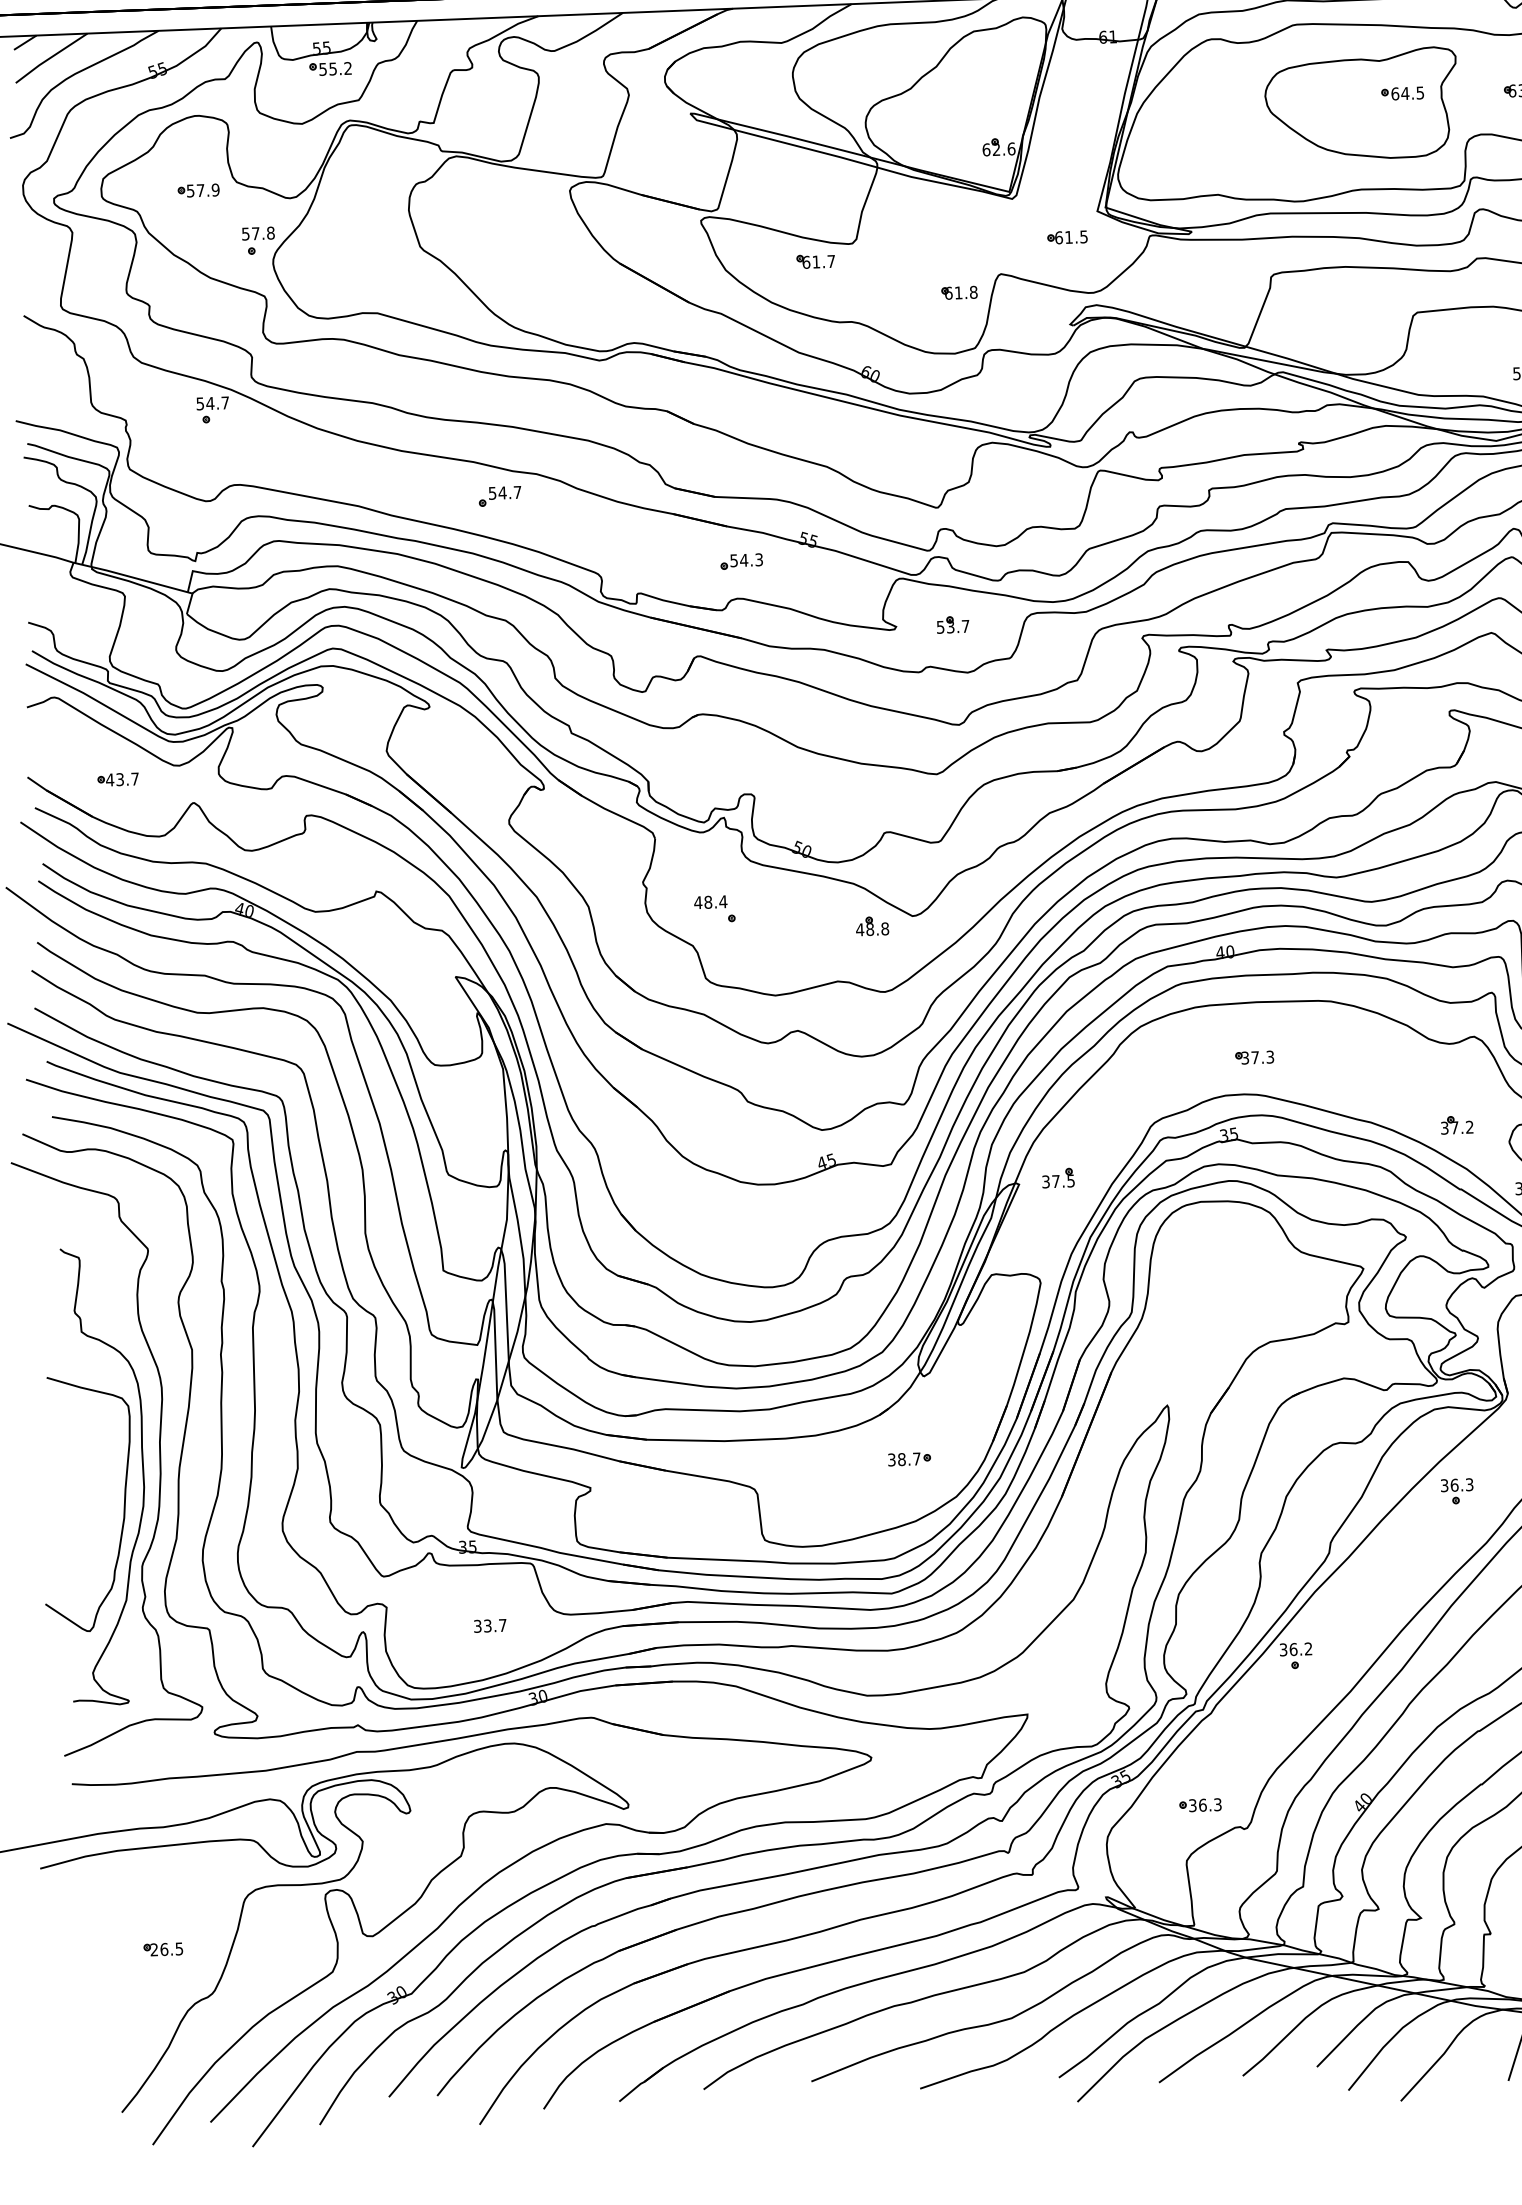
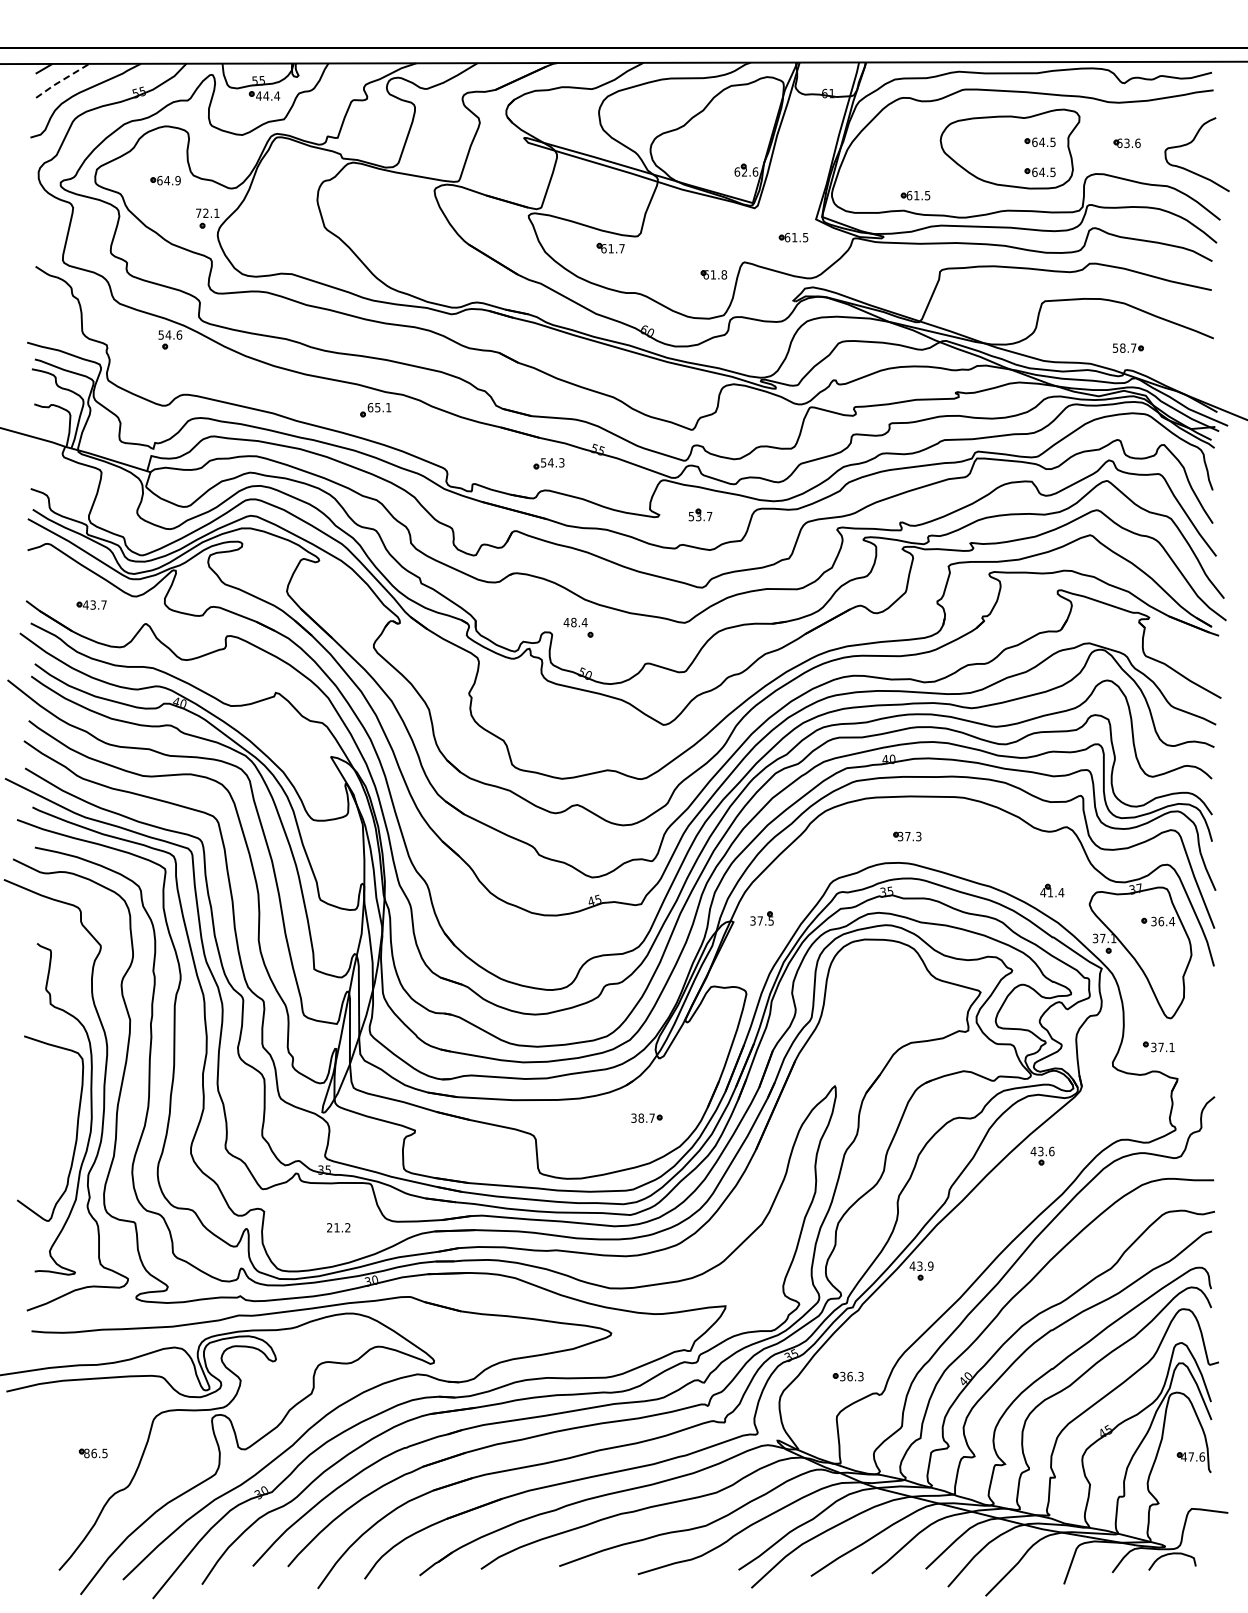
line: (51, 57) -> (62, 80), solid -> dashed
text: (336, 68) -> (268, 95), 55.2 -> 44.4
part: (1403, 135) -> (1039, 172), added
part: (1233, 173) -> (915, 195), added
text: (195, 190) -> (163, 180), 57.9 -> 64.9
text: (257, 233) -> (207, 213), 57.8 -> 72.1
text: (225, 402) -> (179, 334), 54.7 -> 54.6
text: (504, 492) -> (379, 407), 54.7 -> 65.1
part: (714, 908) -> (578, 627), moved
part: (872, 925) -> (634, 730), removed
text: (1457, 1127) -> (1052, 892), 37.2 -> 41.4
text: (1456, 1485) -> (1042, 1151), 36.3 -> 43.6
text: (489, 1625) -> (338, 1227), 33.7 -> 21.2
text: (1295, 1648) -> (921, 1265), 36.2 -> 43.9
text: (153, 1949) -> (86, 1453), 26.5 -> 86.5

